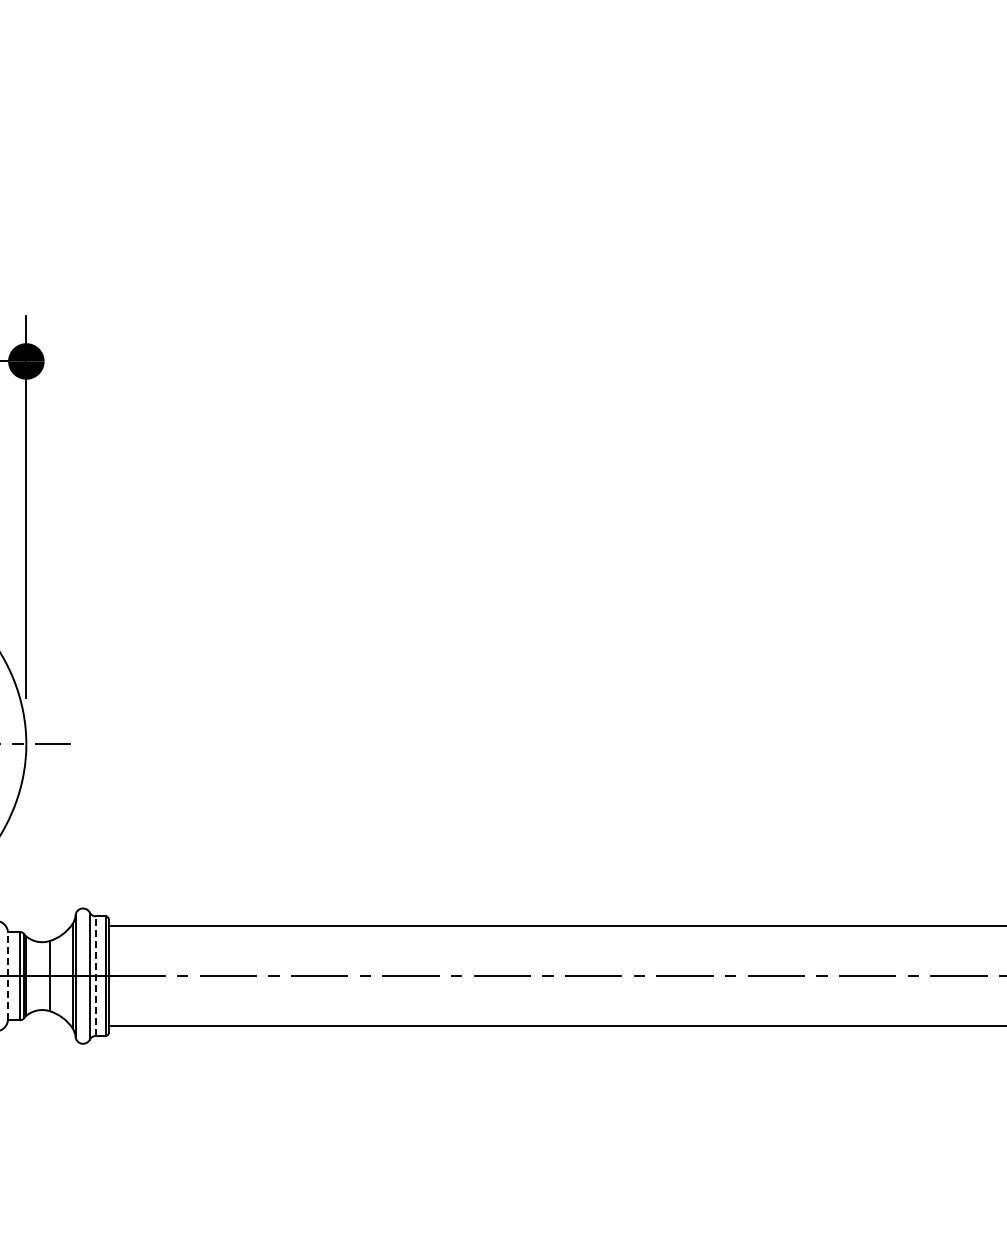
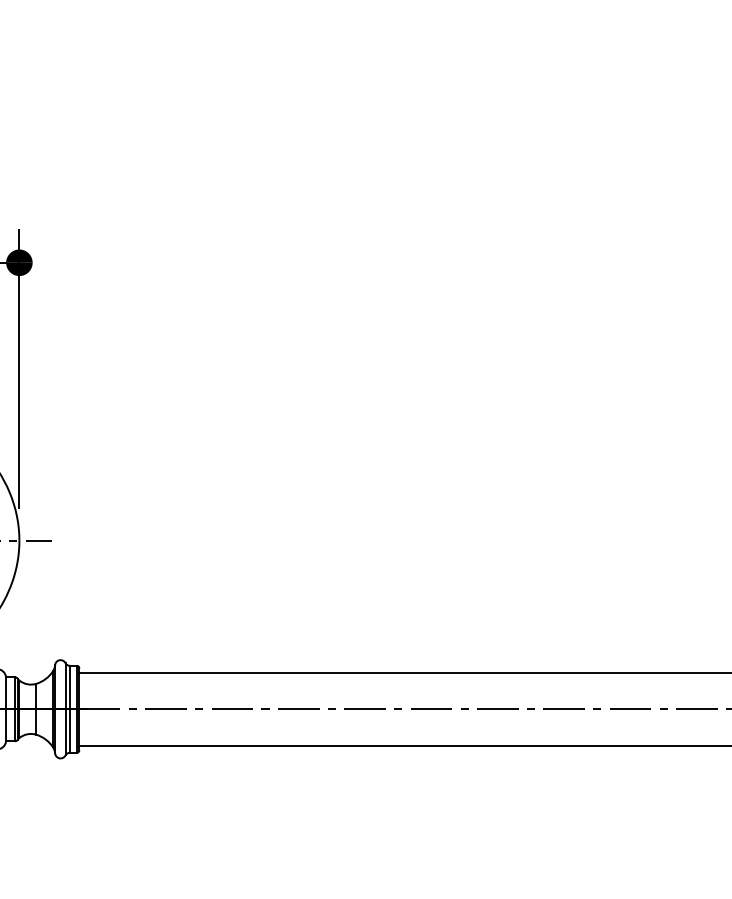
line: (8, 975) -> (6, 708), dashed -> solid
line: (95, 976) -> (69, 709), dashed -> solid

